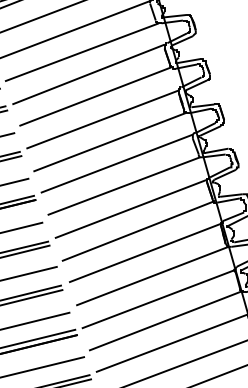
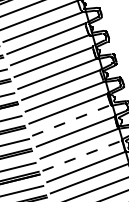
line: (137, 231) -> (71, 120), solid -> dashed
line: (158, 298) -> (82, 155), solid -> dashed

